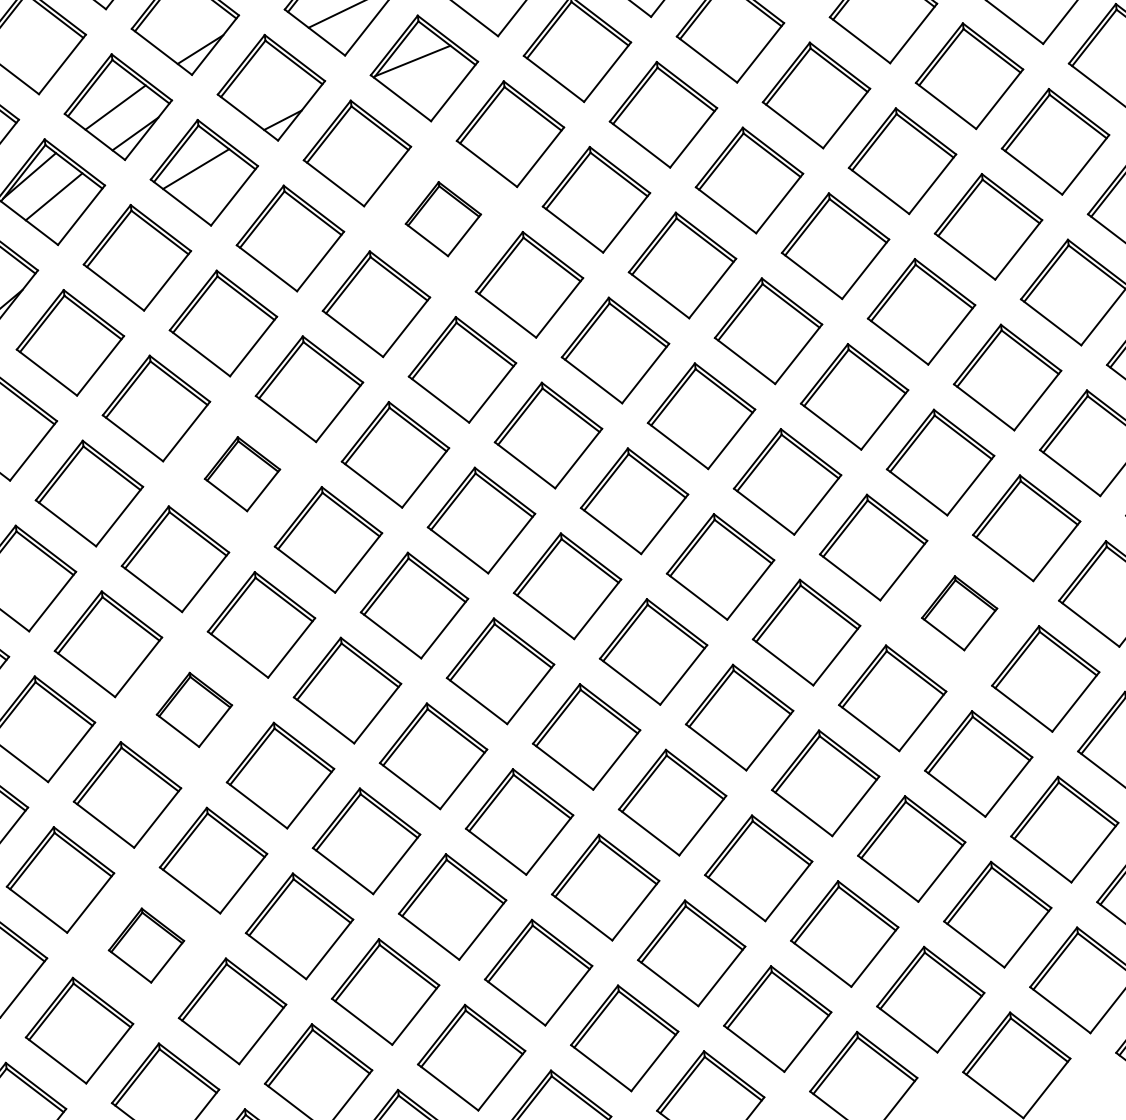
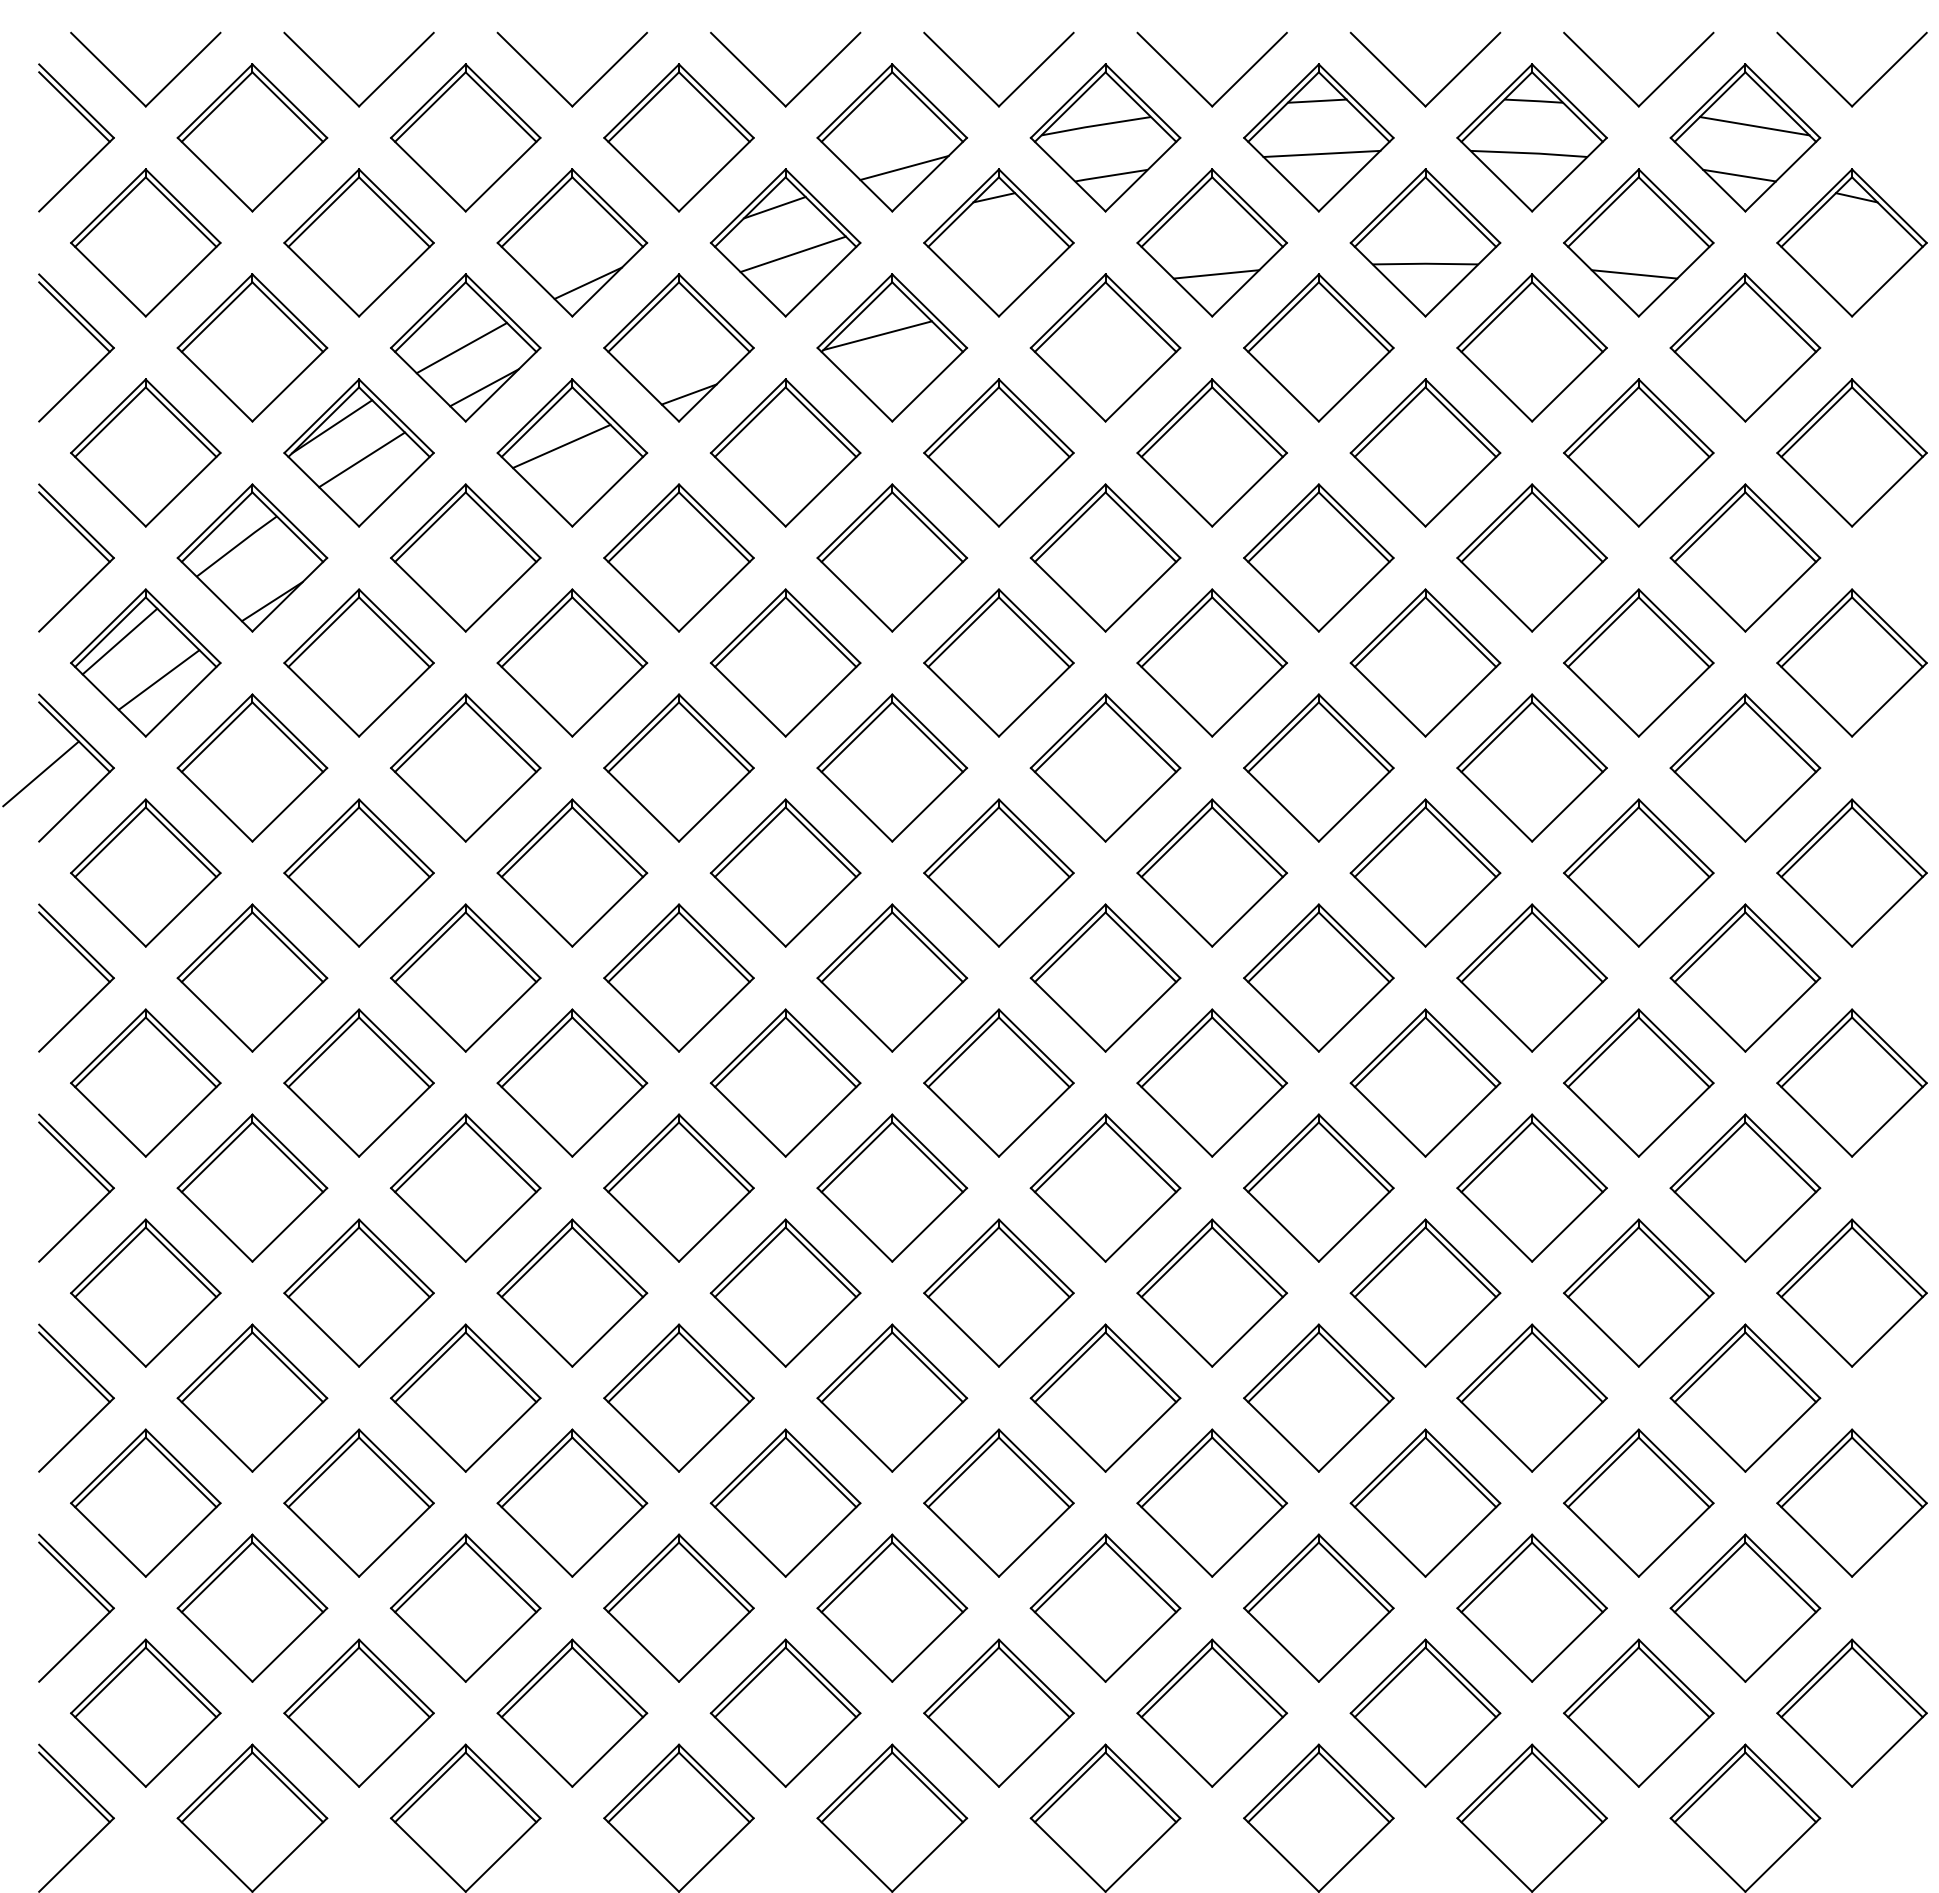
part: (442, 218) -> (891, 557), size x1.43
part: (242, 473) -> (572, 872), size x1.43
part: (959, 612) -> (1531, 1187), size x1.43
part: (194, 709) -> (465, 1187), size x1.43
part: (146, 945) -> (358, 1502), size x1.43

